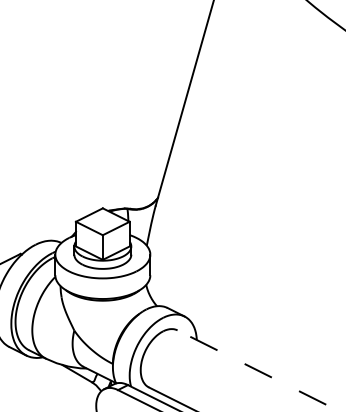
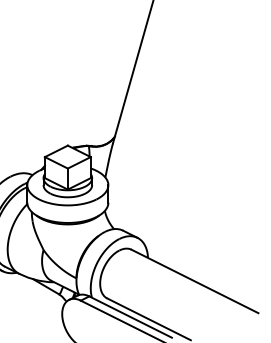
line: (251, 367) -> (194, 281), dashed -> solid

